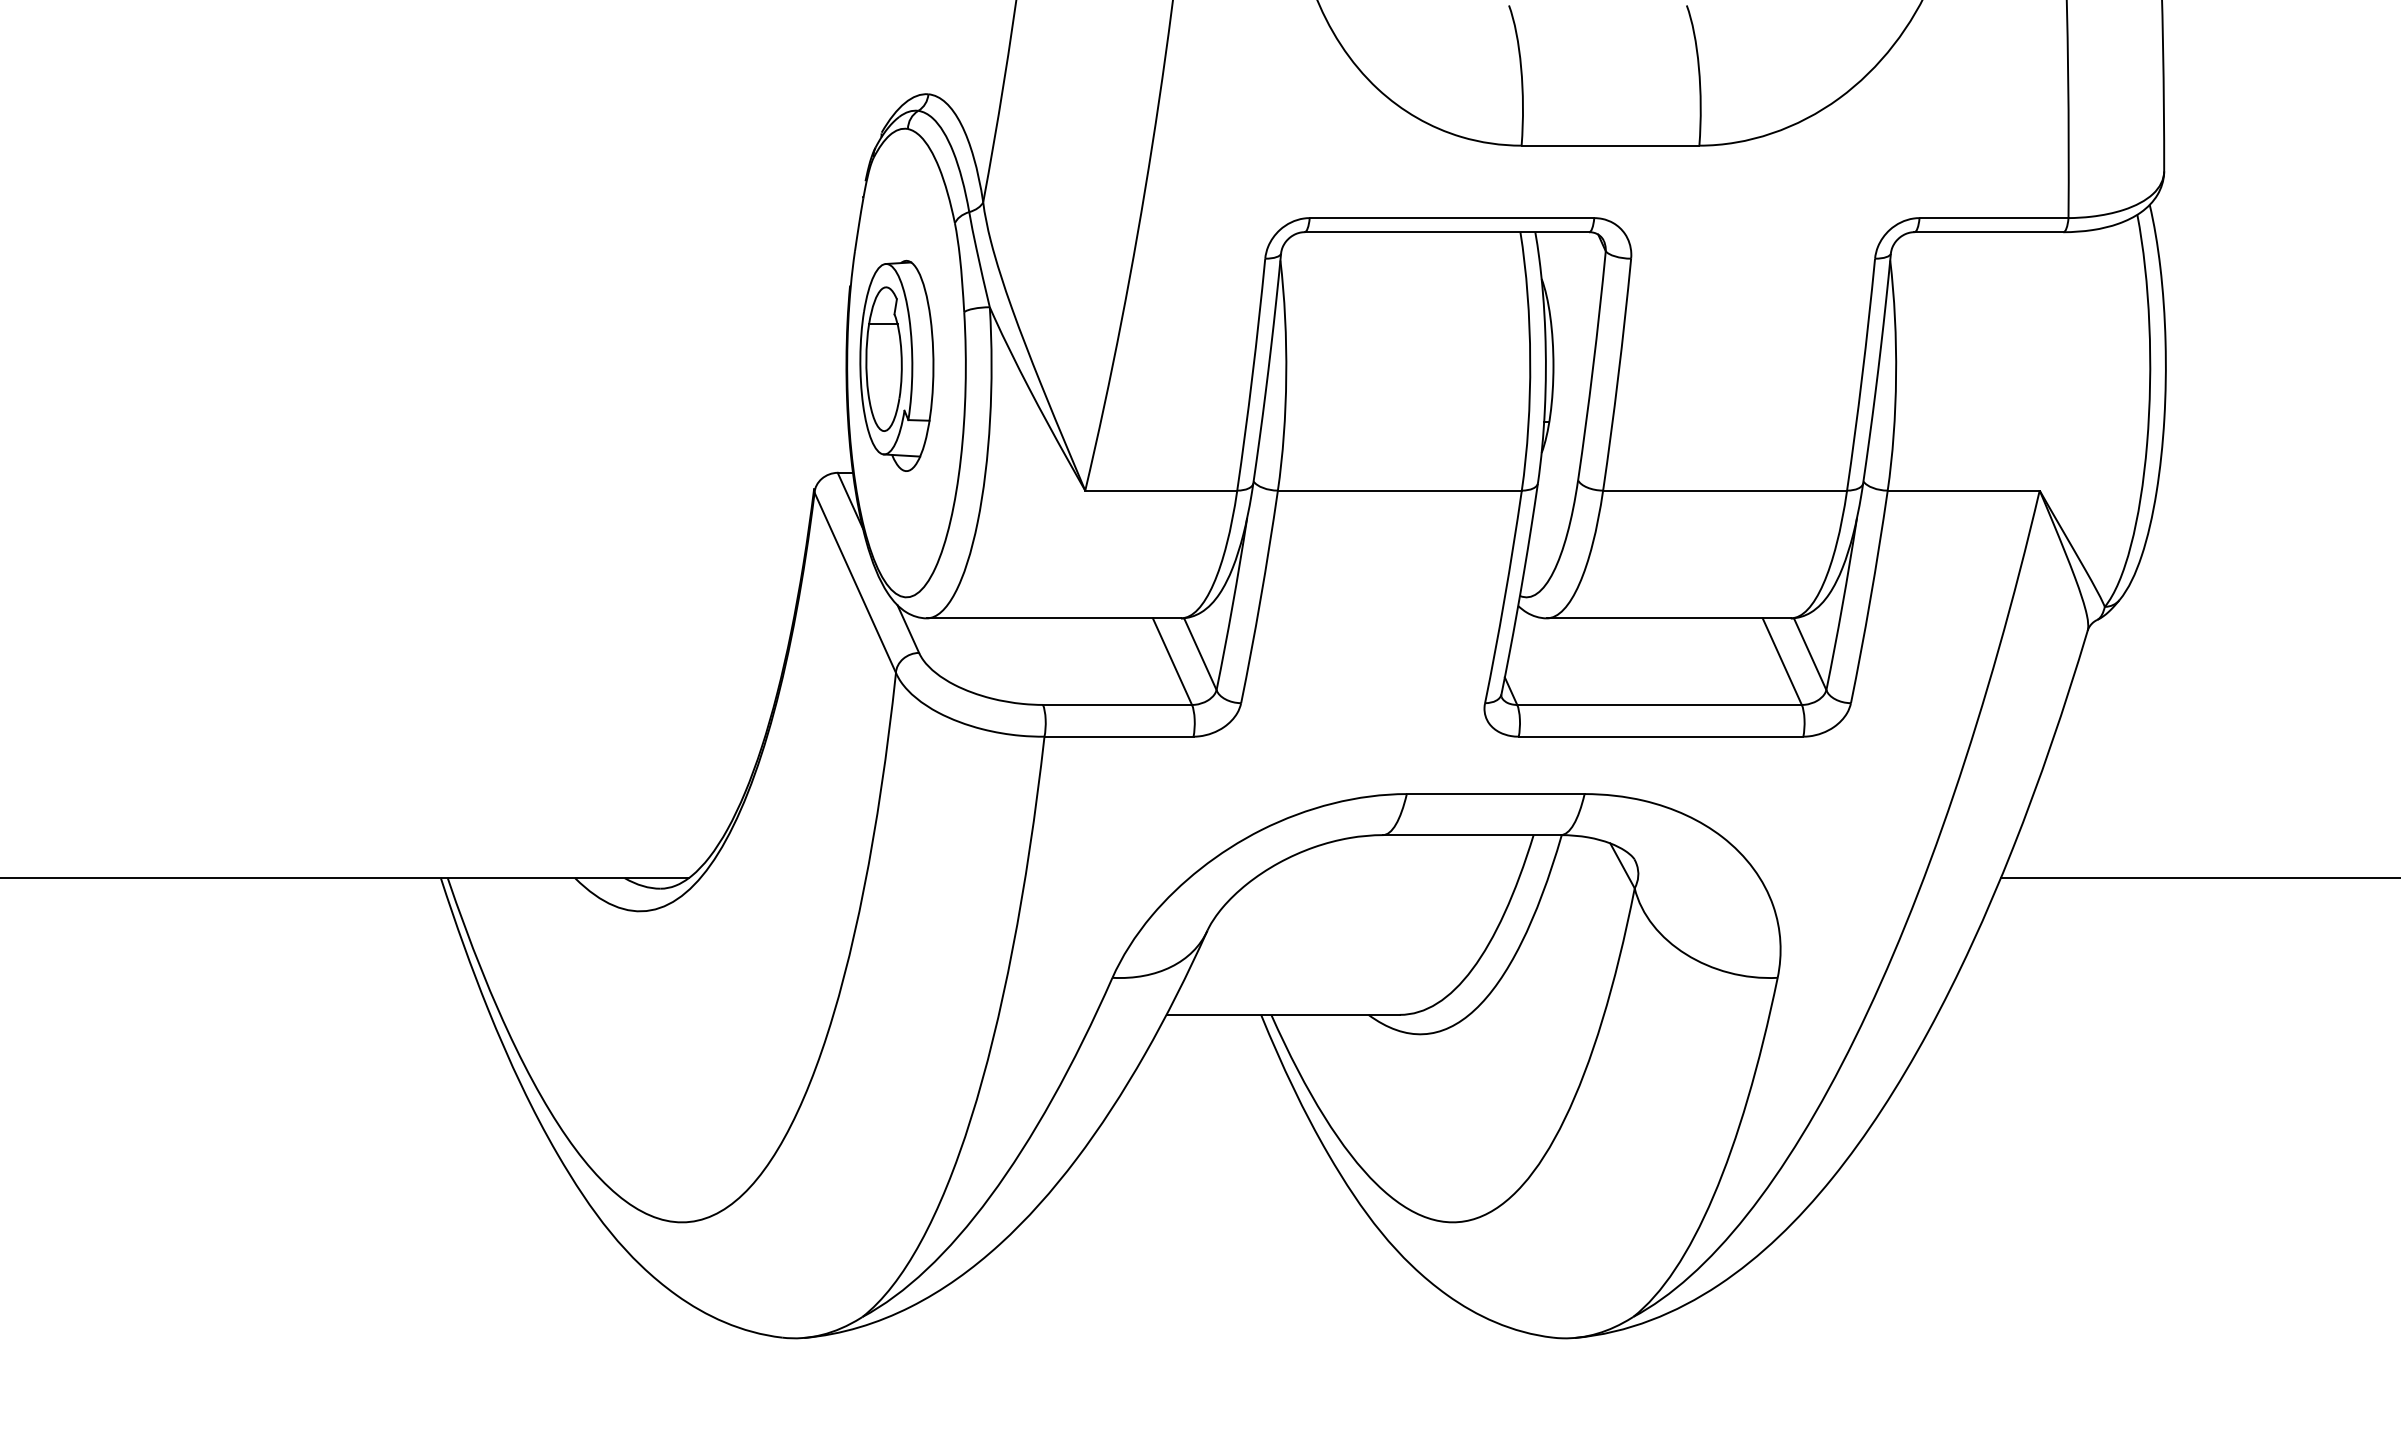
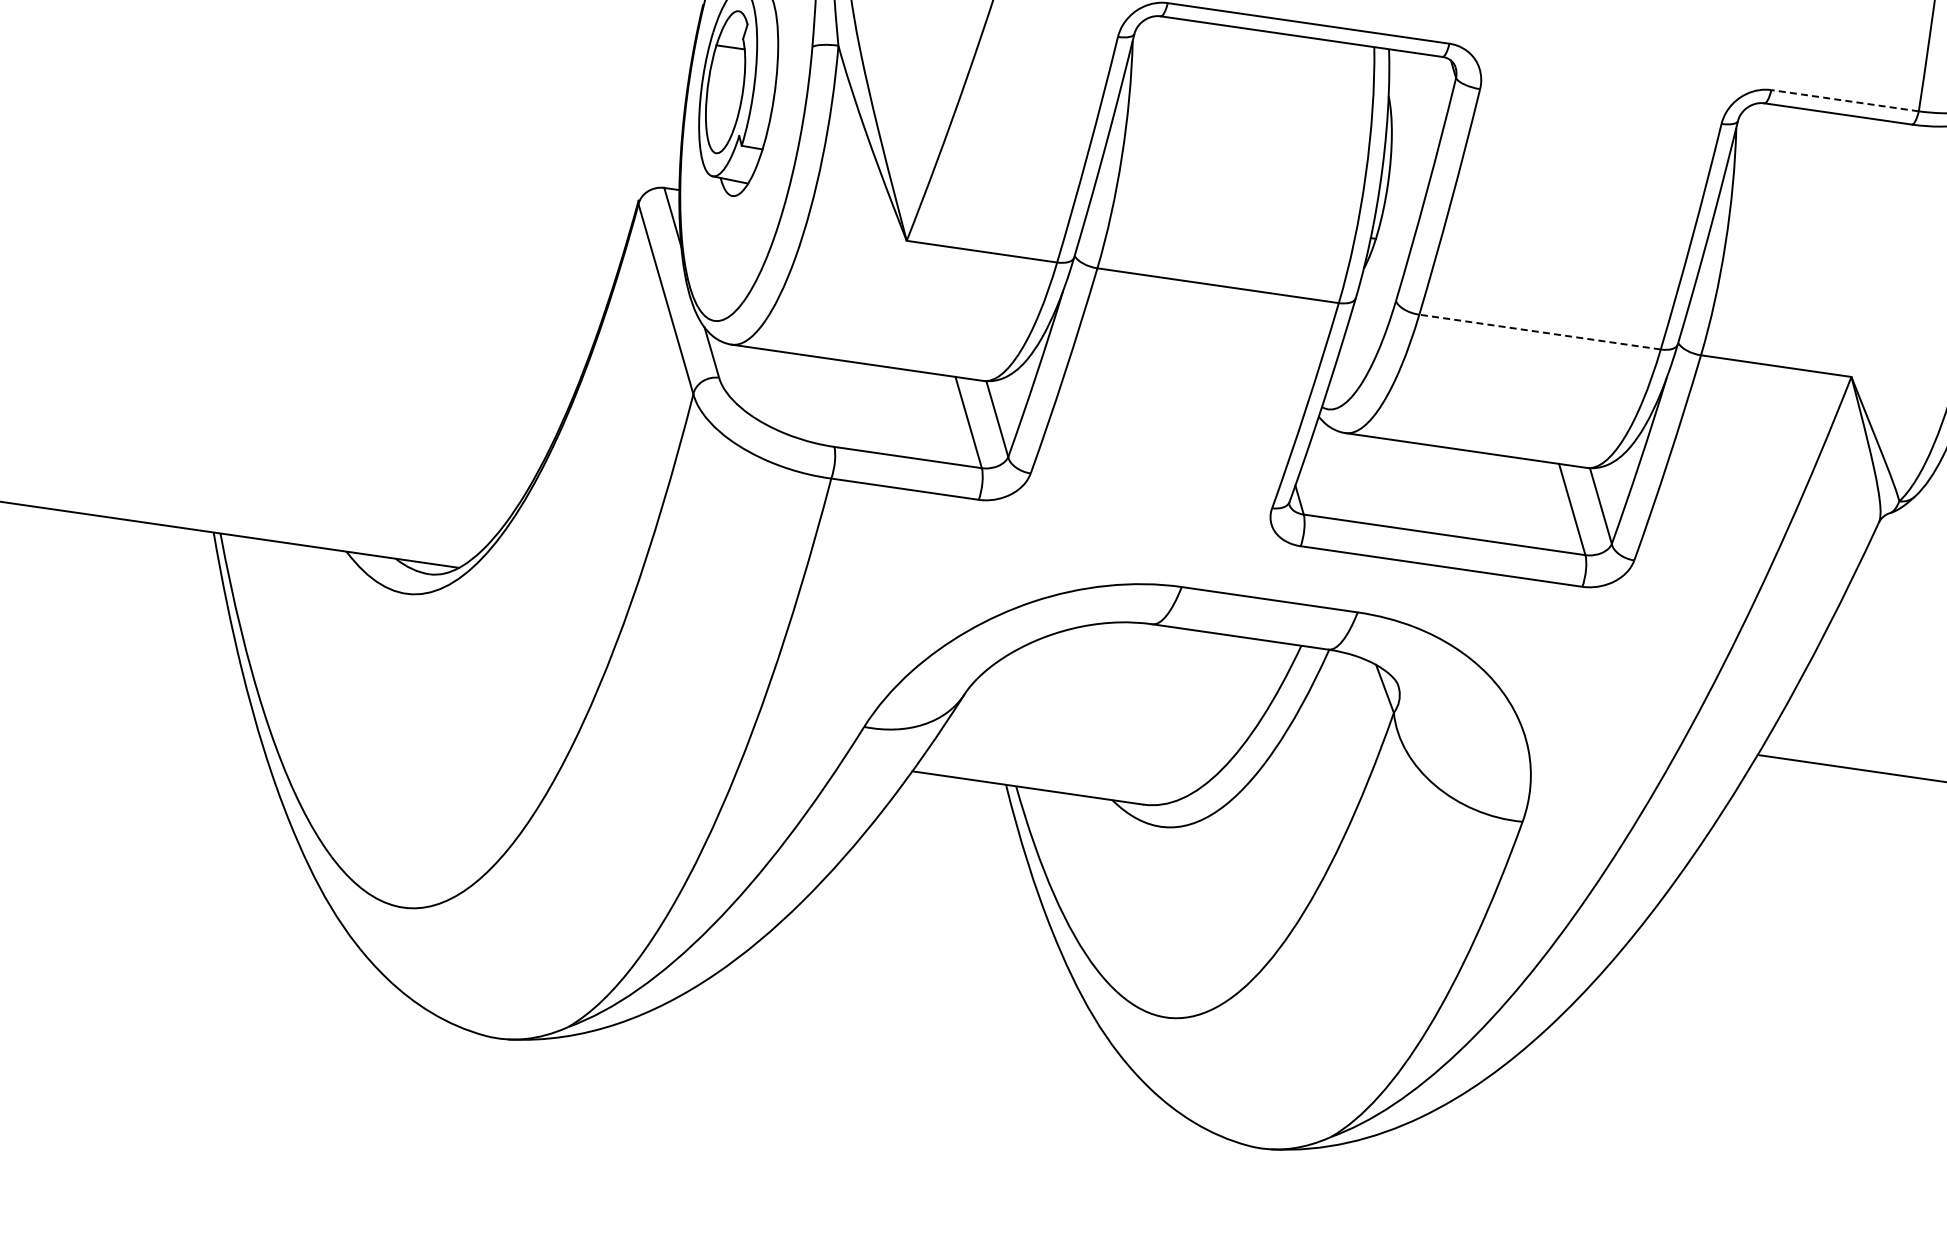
line: (1993, 218) -> (1844, 101), solid -> dashed
line: (1725, 490) -> (1540, 332), solid -> dashed

